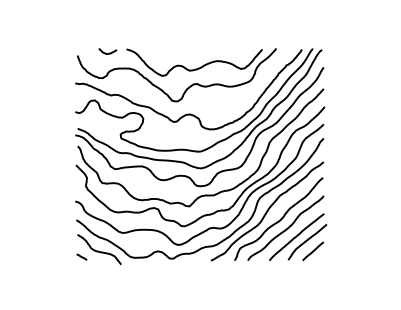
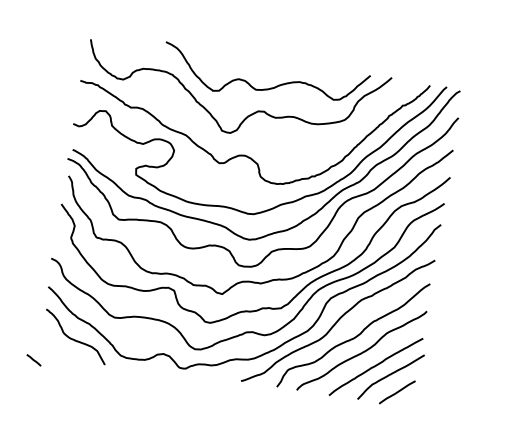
curve: (108, 52) -> (138, 42), removed
curve: (81, 256) -> (33, 359), moved

